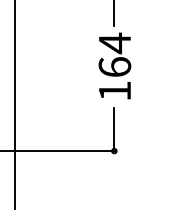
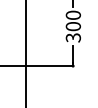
text: (115, 66) -> (73, 26), 164 -> 300

